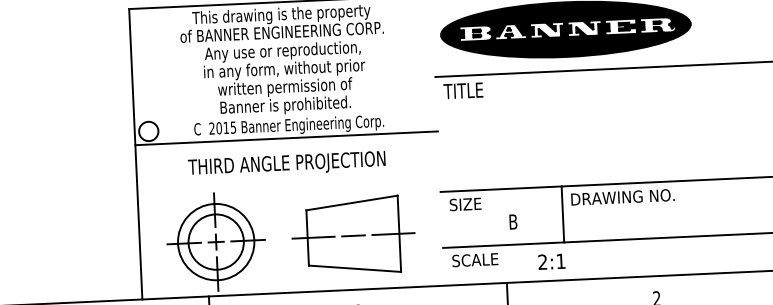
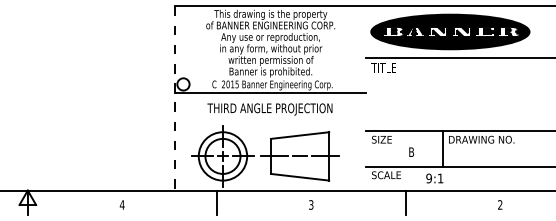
line: (135, 155) -> (174, 99), solid -> dashed
part: (352, 236) -> (299, 156), moved
text: (541, 262) -> (428, 178), 2:1 -> 9:1

